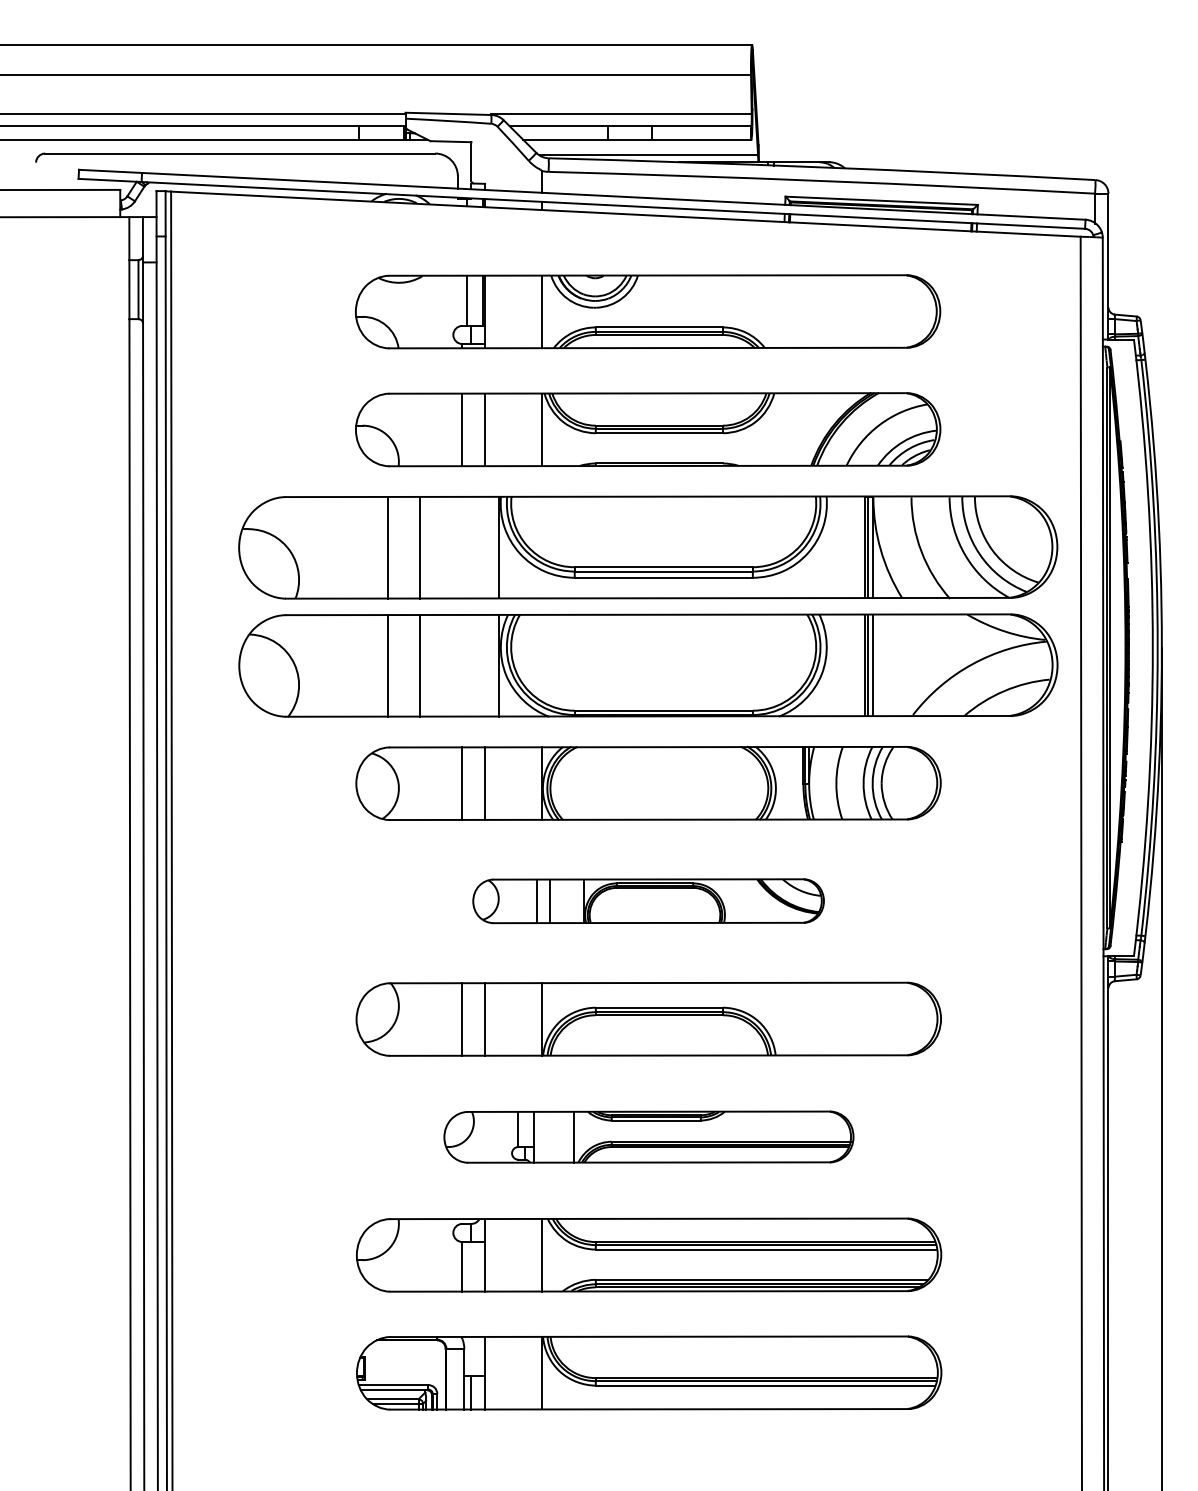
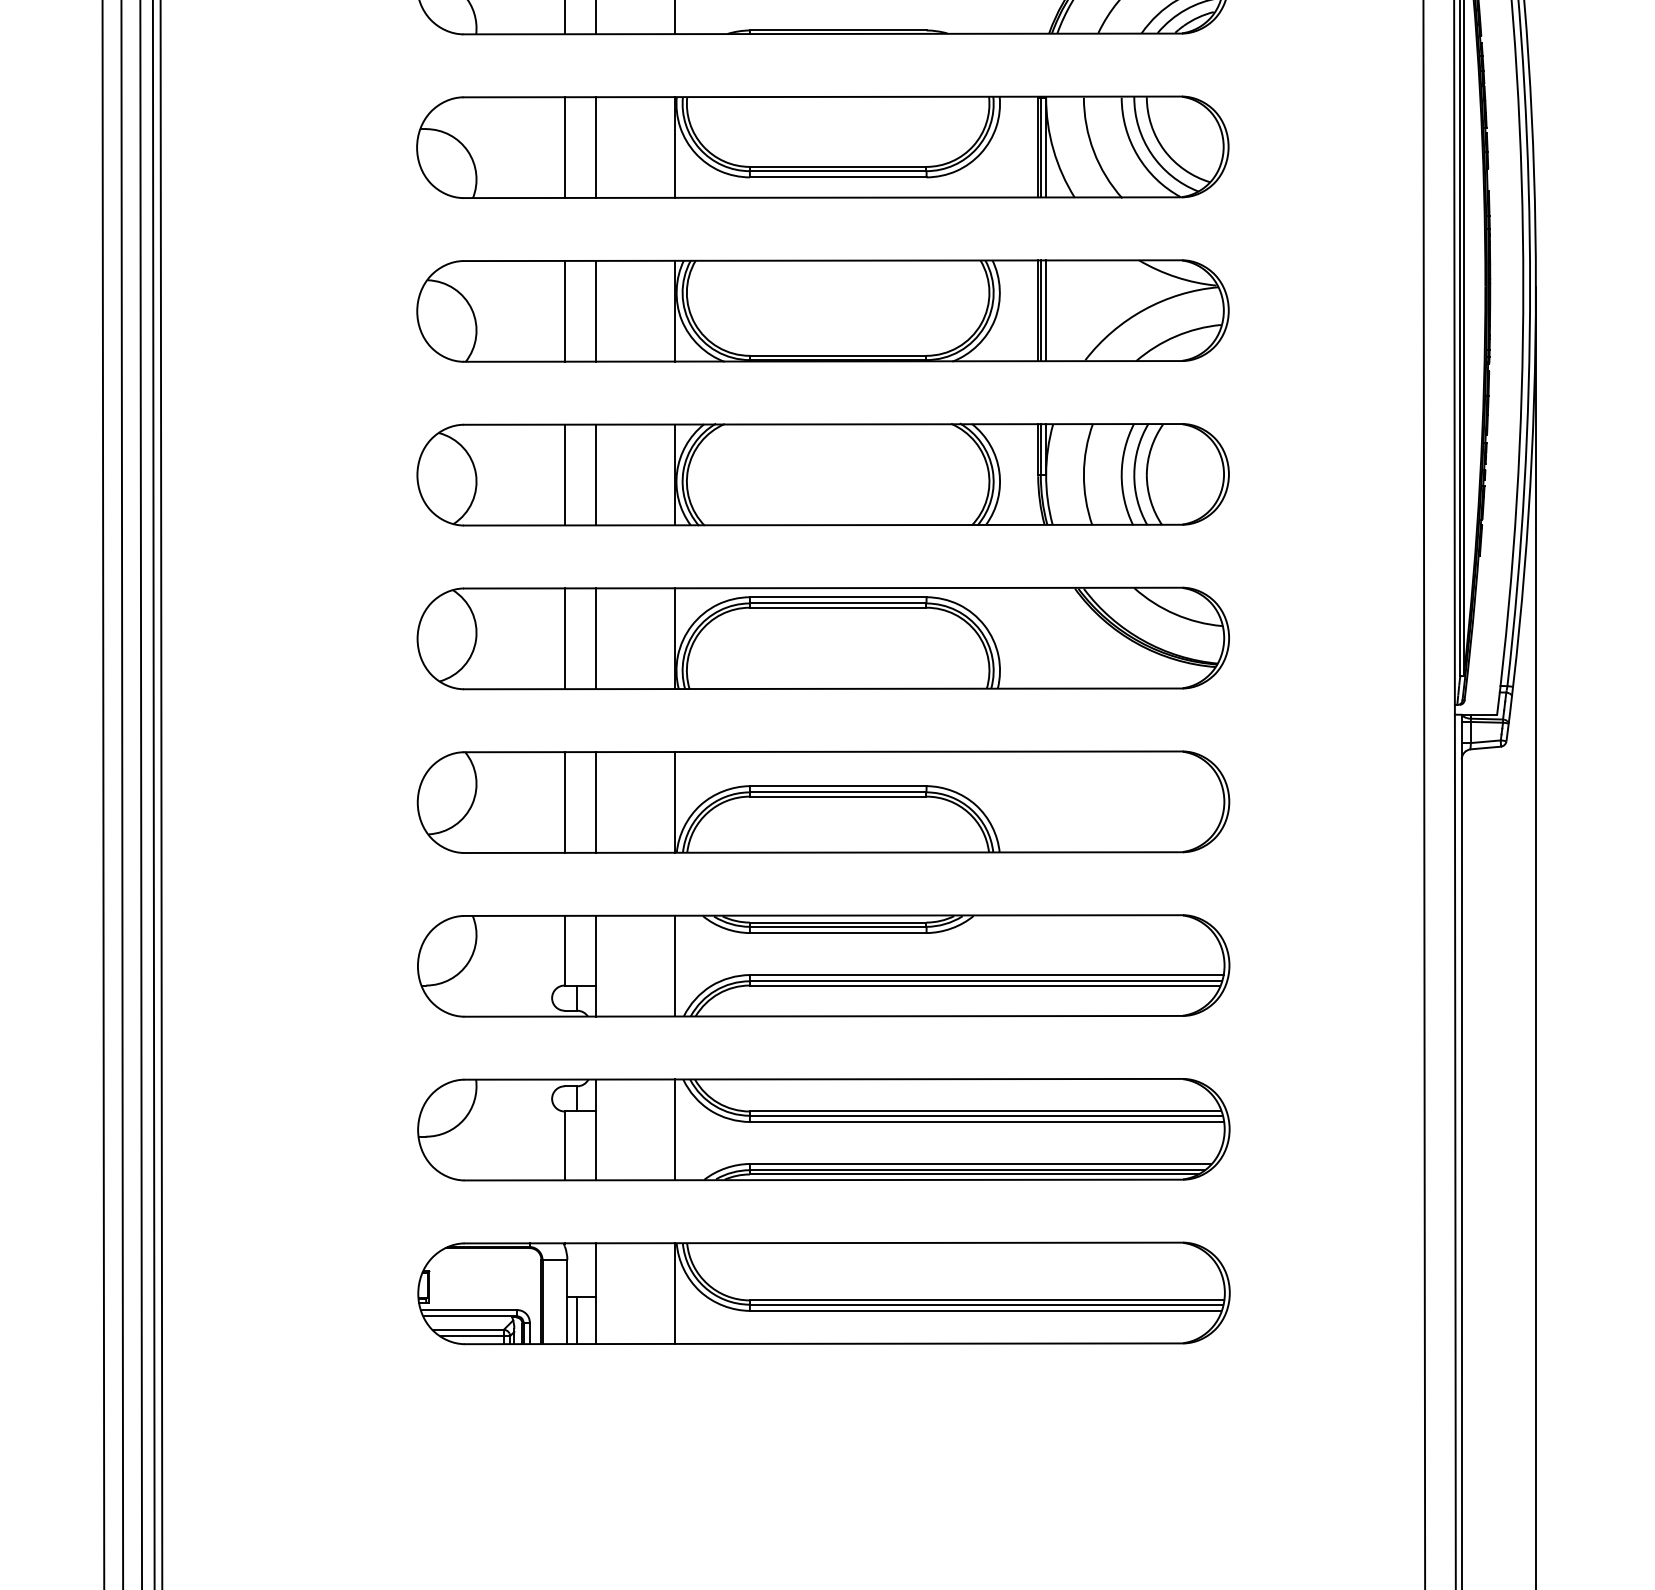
part: (648, 547) -> (823, 147), size x0.71
part: (648, 665) -> (823, 310), size x0.71
part: (648, 900) -> (823, 637), size x1.67
part: (648, 1136) -> (823, 964), size x1.43

